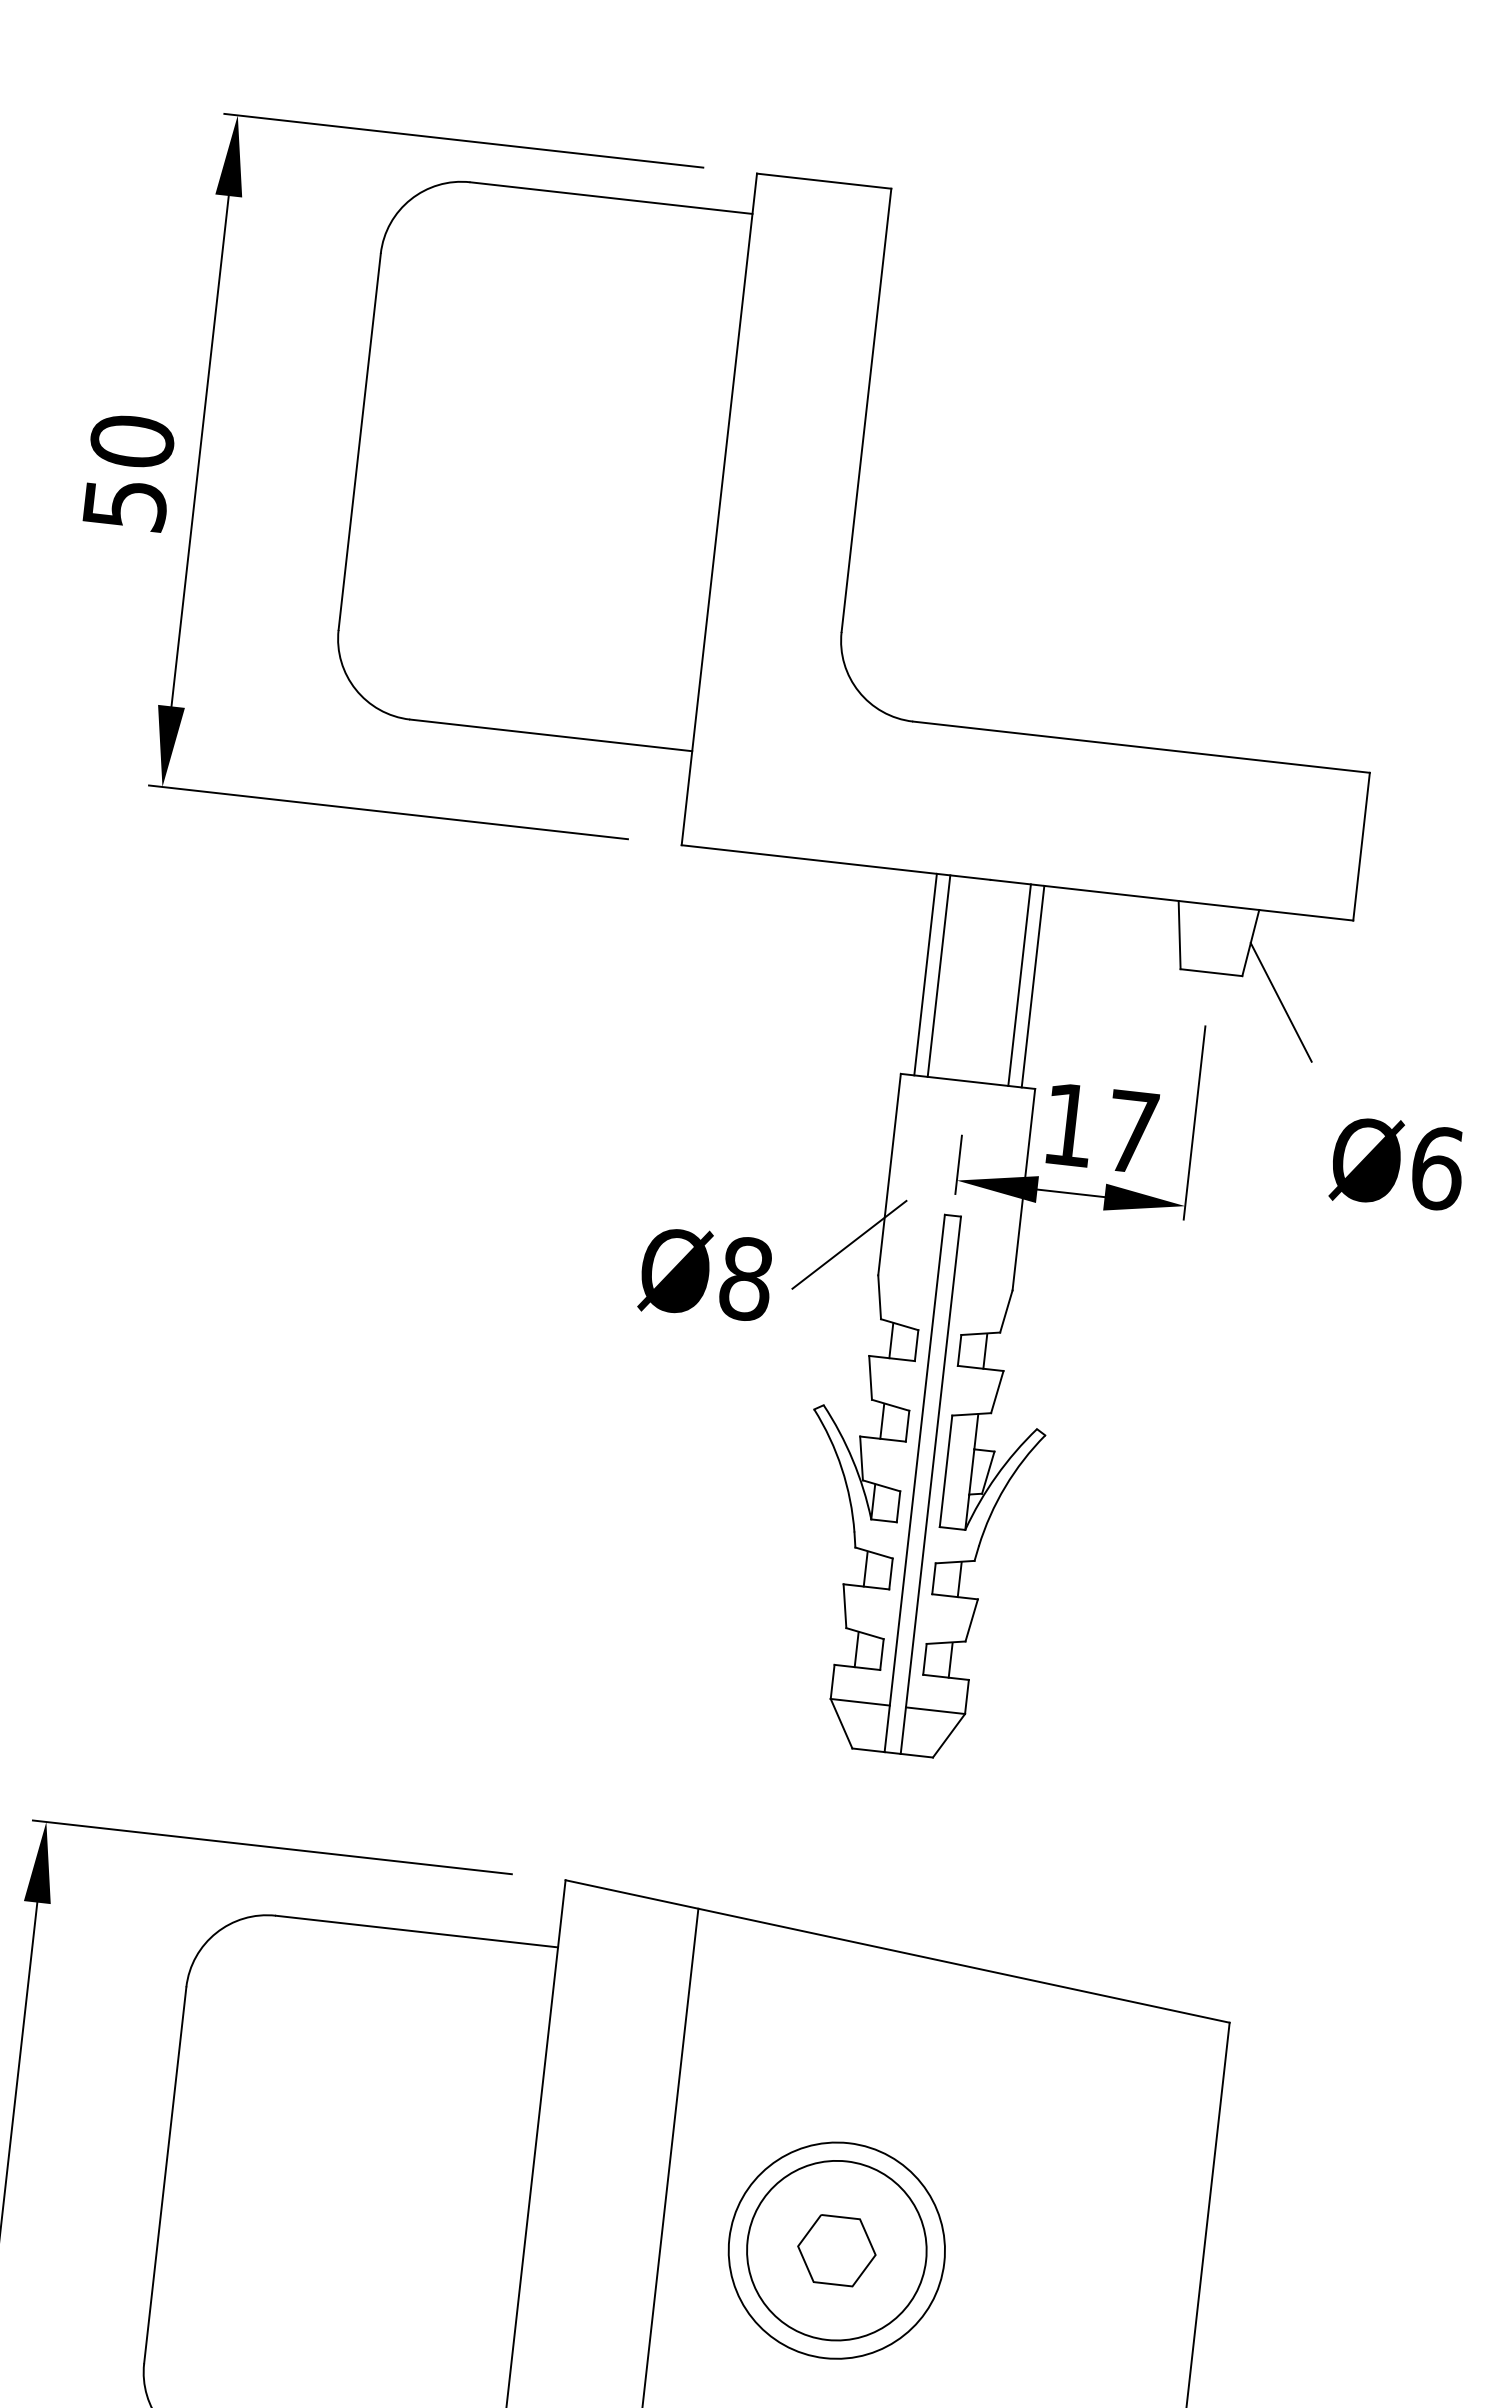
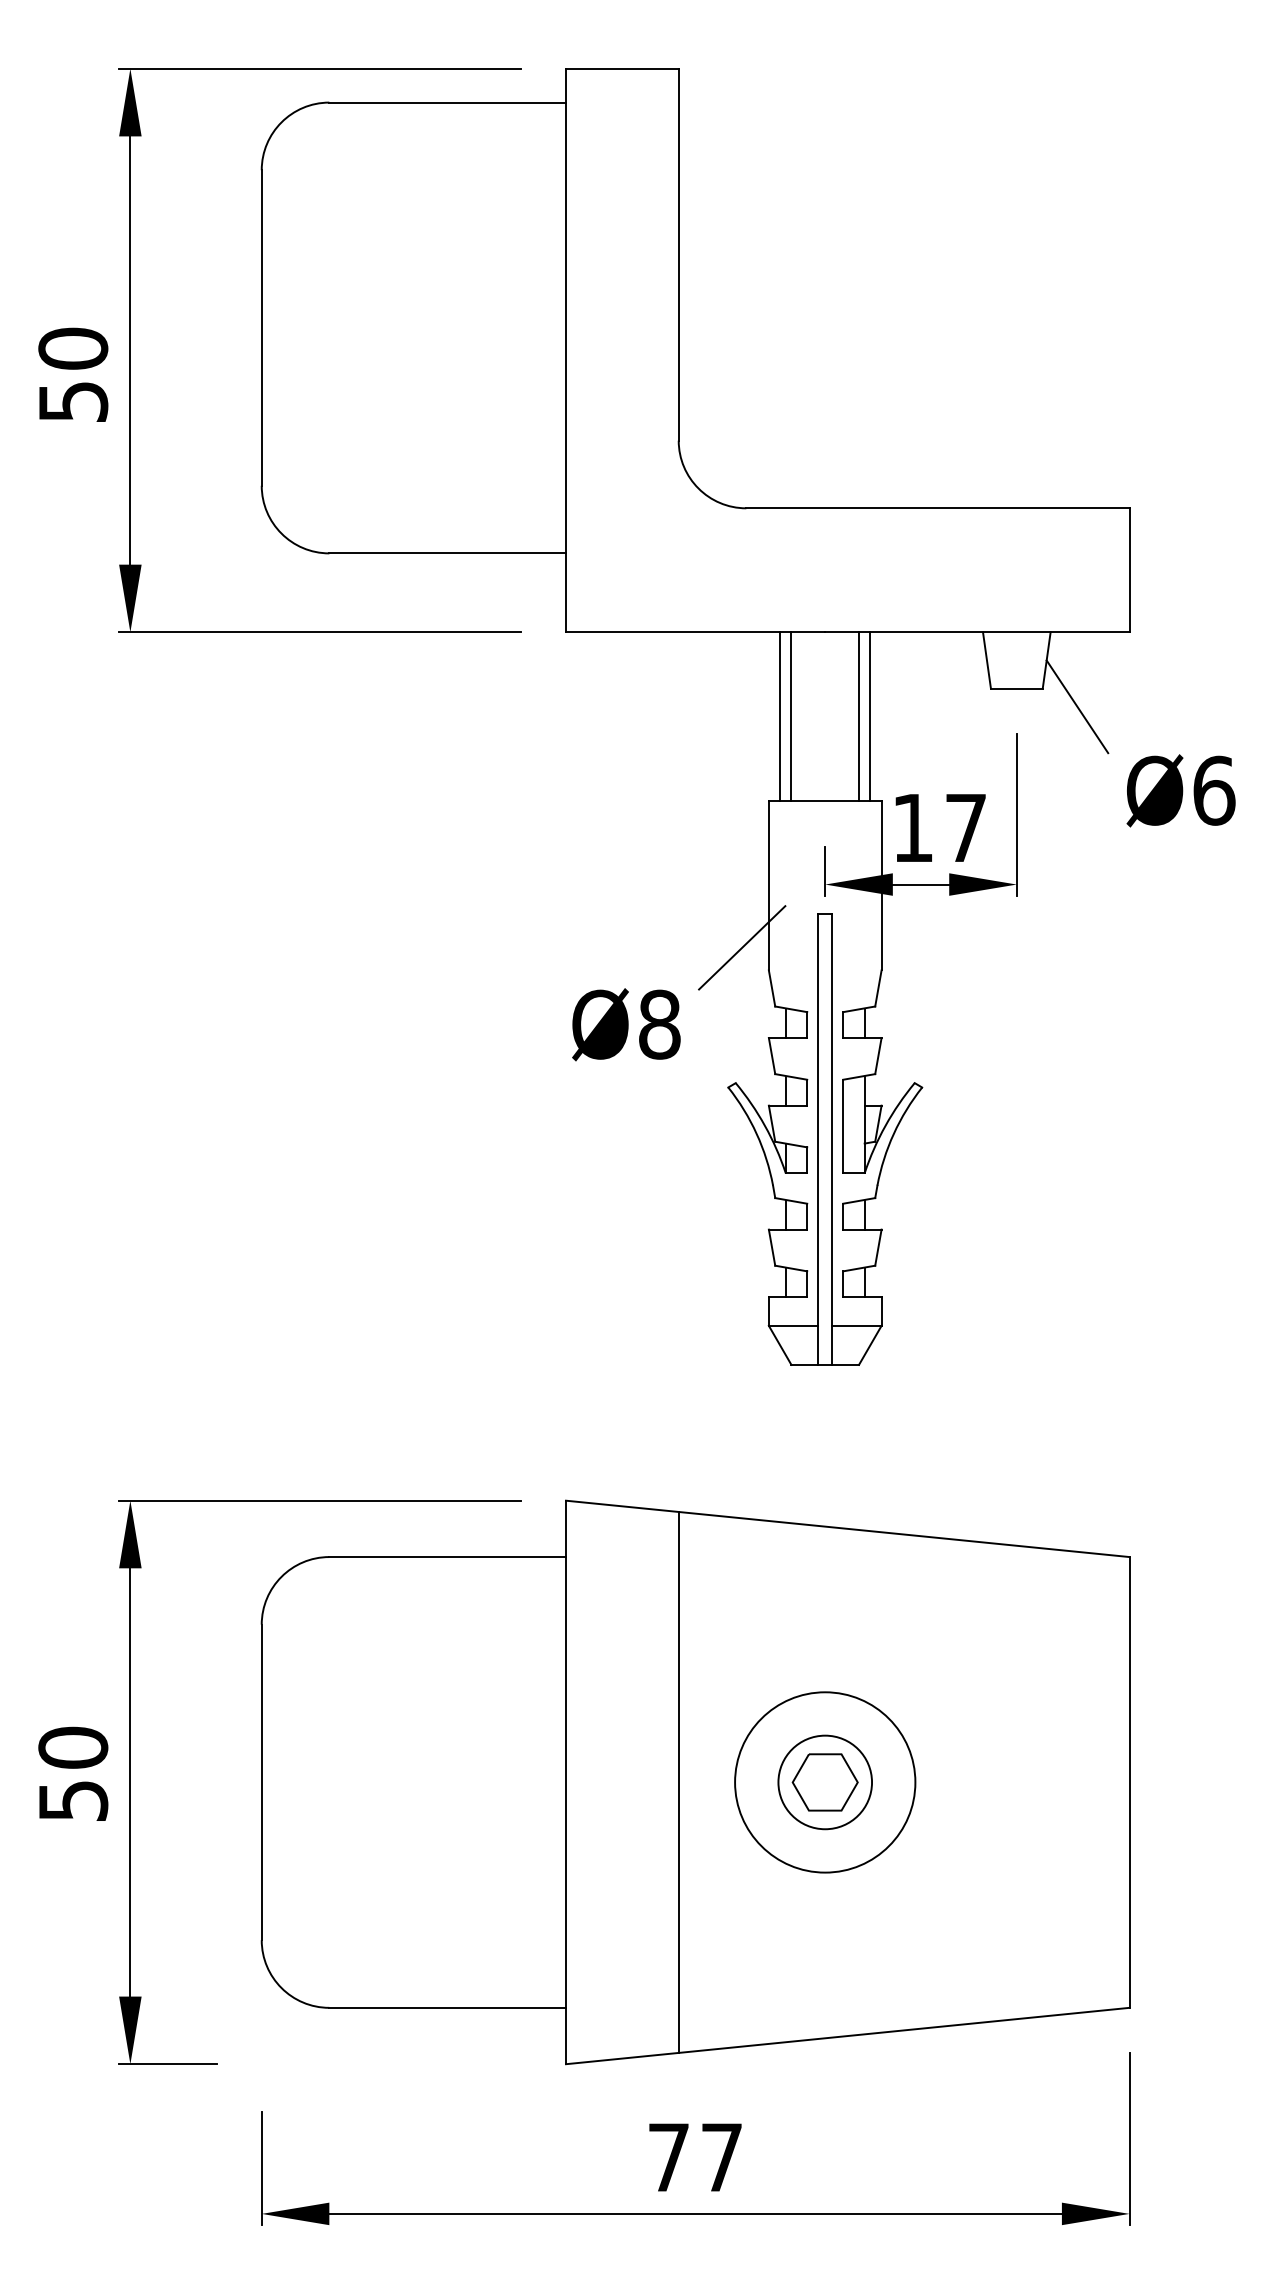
text: (1397, 1163) -> (1180, 790), moved
text: (706, 1274) -> (626, 1024), moved
circle: (837, 2250) -> (825, 1782), size x0.62

